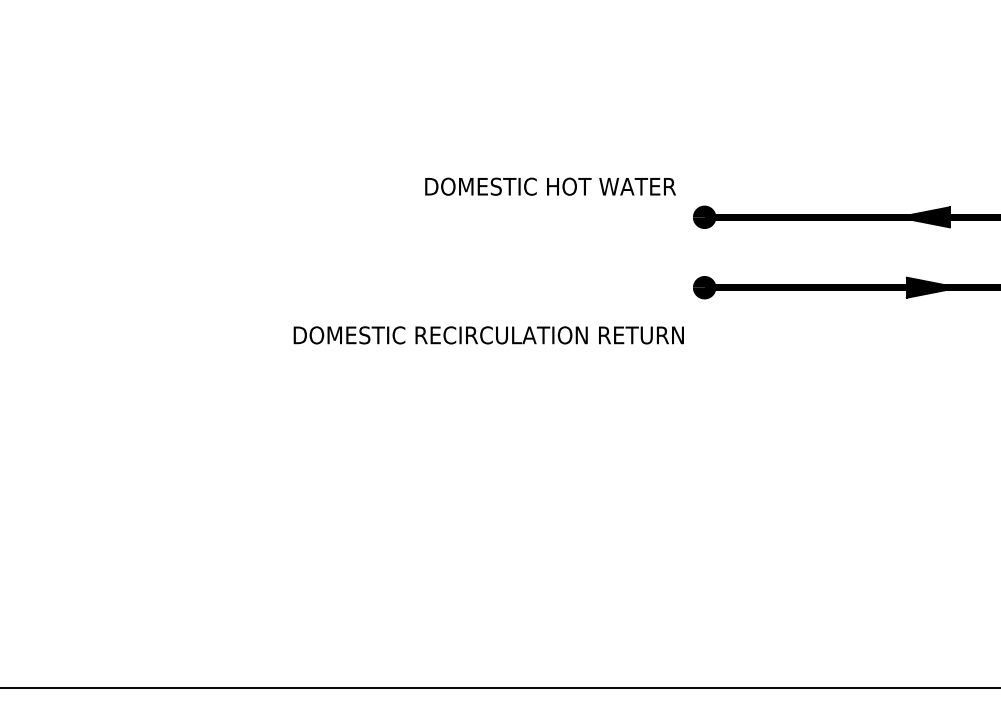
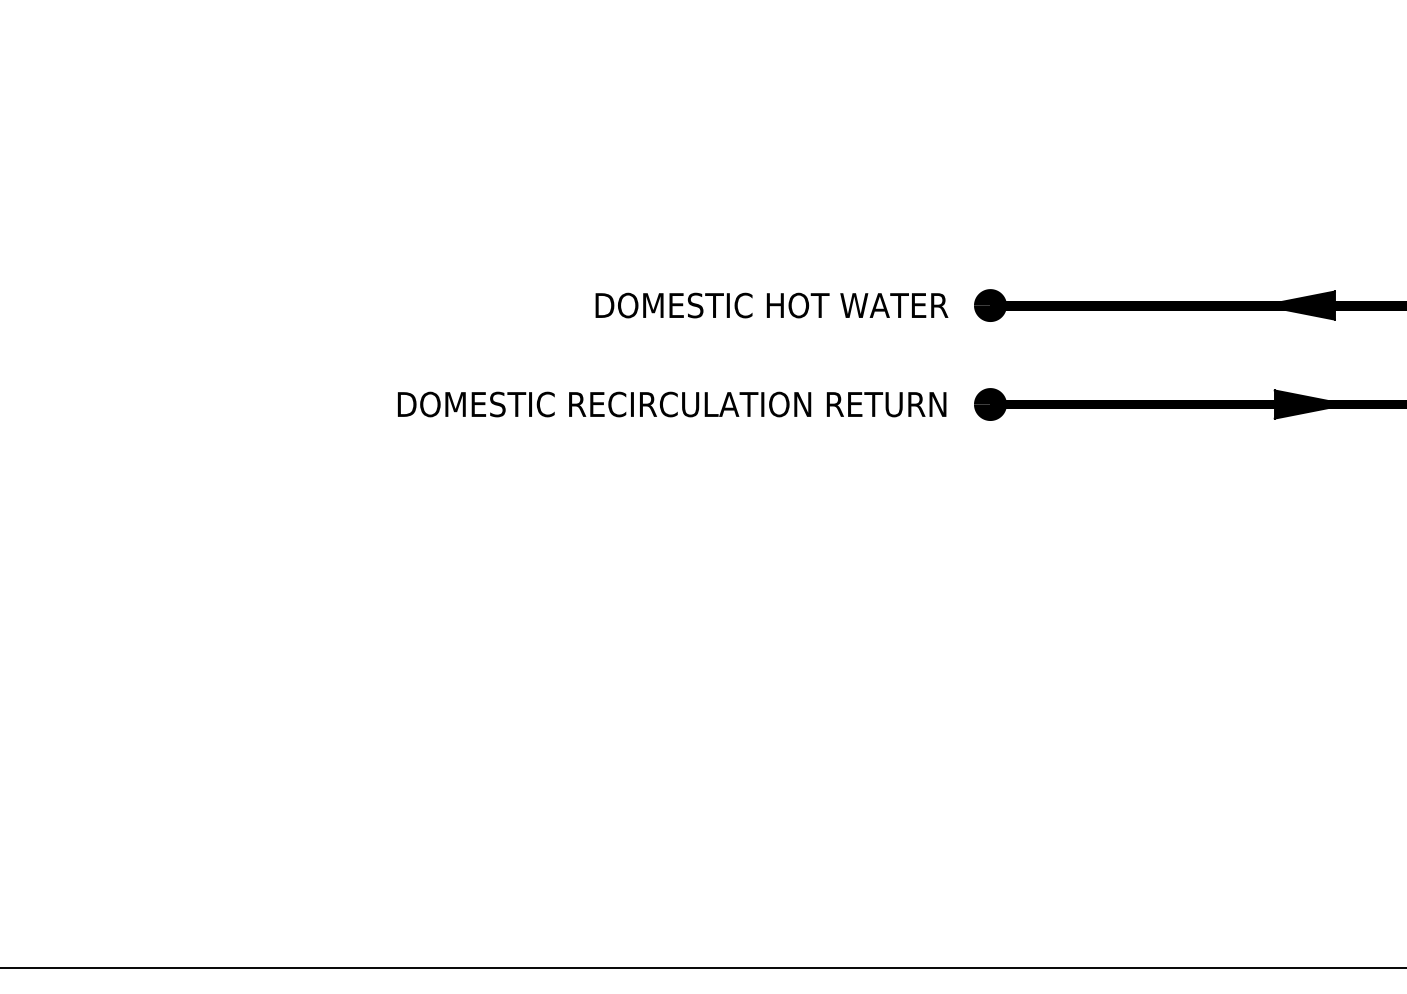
text: (550, 186) -> (771, 305), moved
text: (489, 335) -> (672, 404), moved

